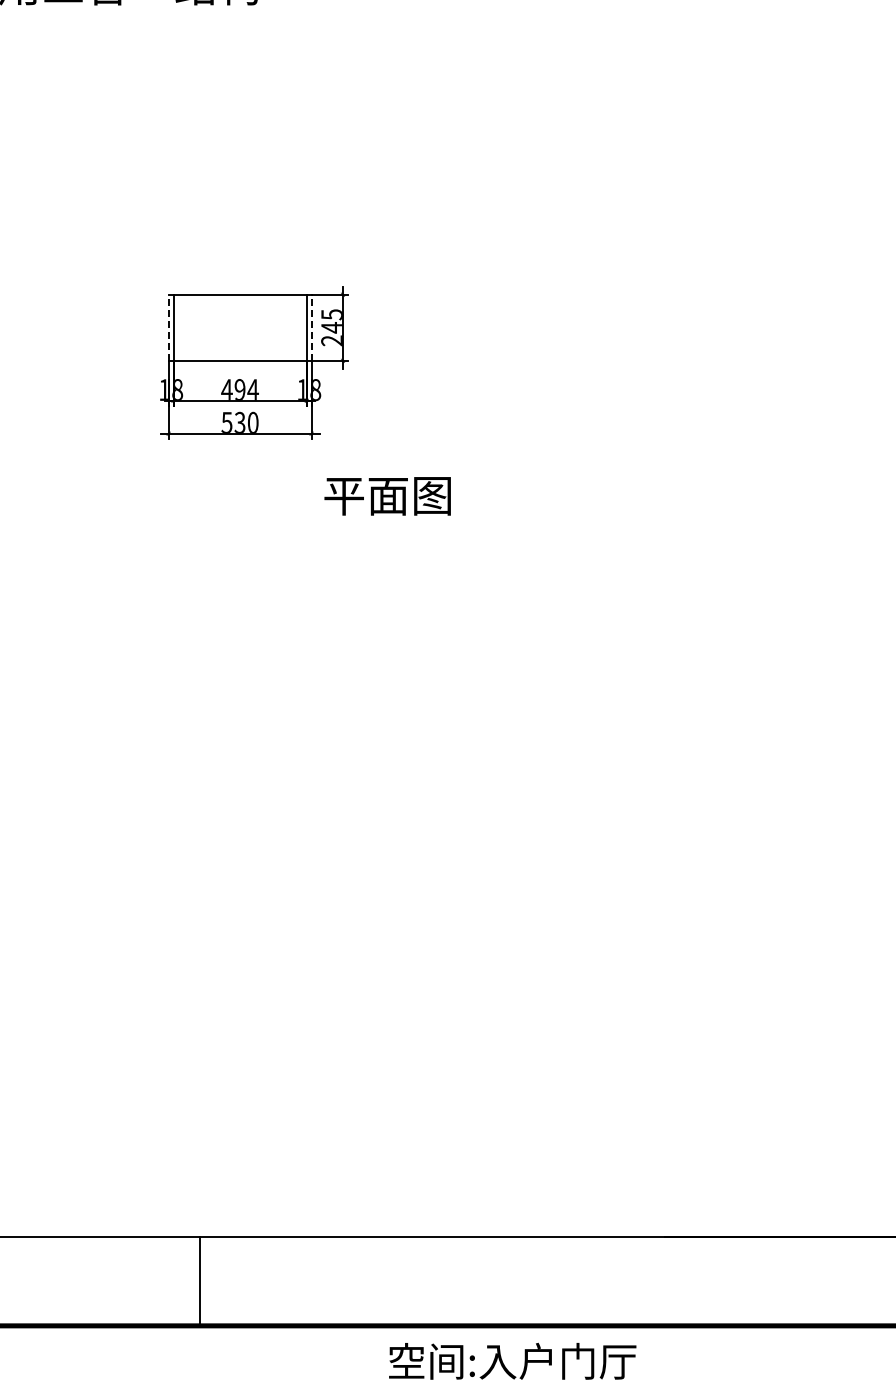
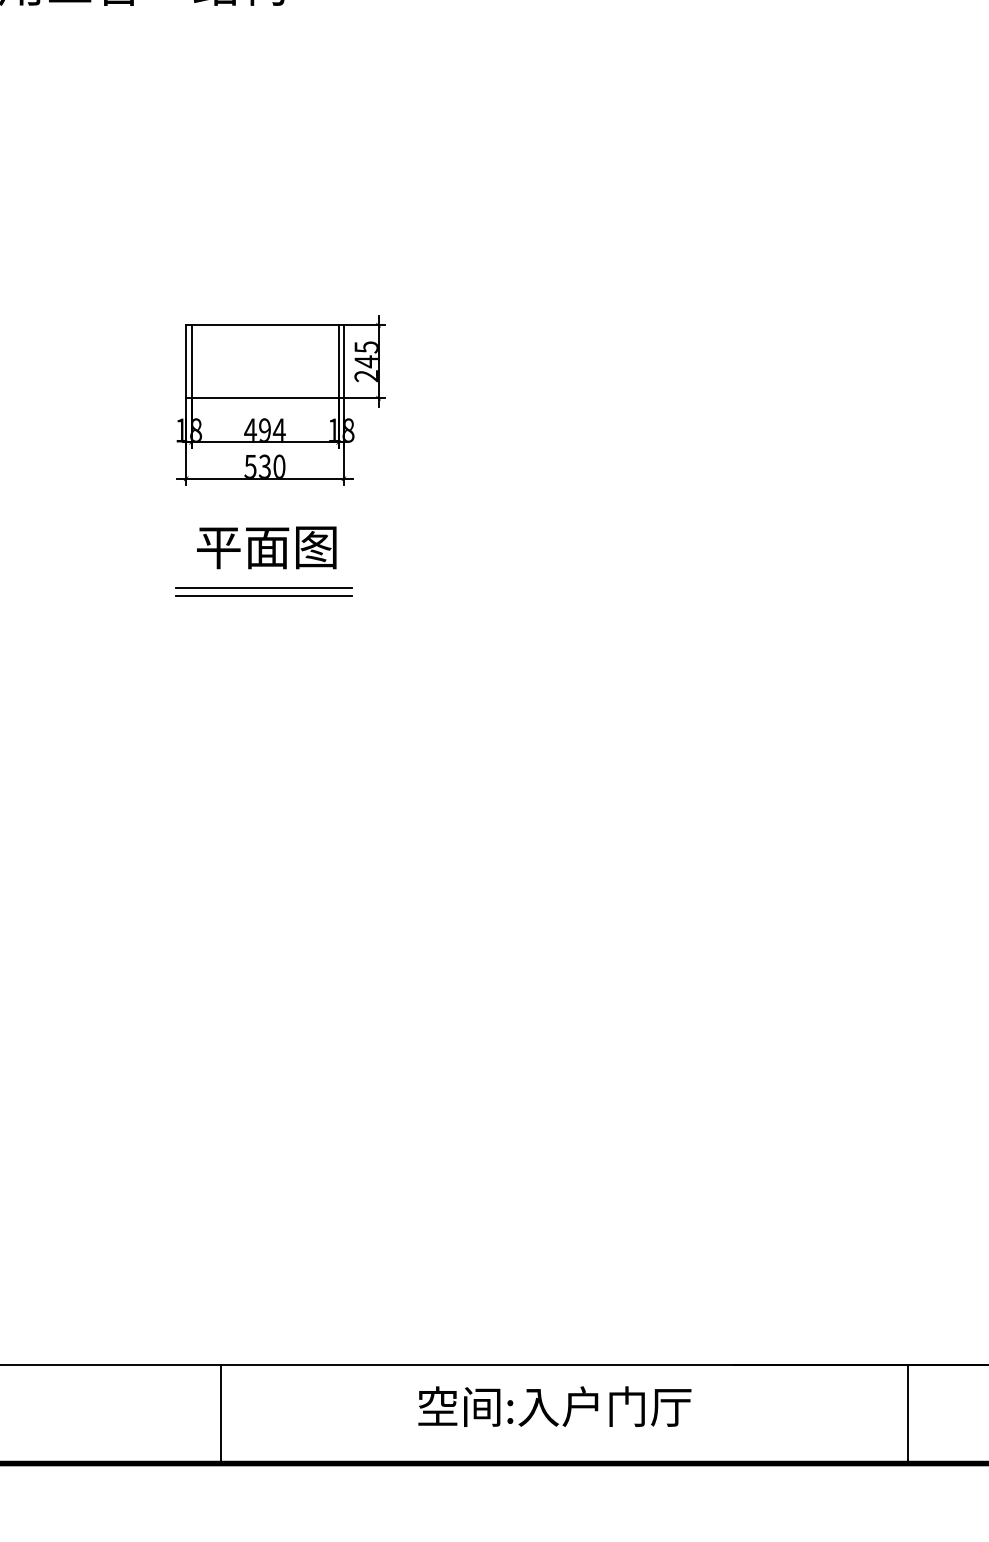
line: (168, 327) -> (185, 361), dashed -> solid
line: (311, 327) -> (343, 361), dashed -> solid
text: (387, 496) -> (266, 548), moved
line: (238, 532) -> (263, 587), added
line: (238, 540) -> (263, 596), added
line: (822, 1280) -> (907, 1413), added
text: (512, 1360) -> (554, 1405), moved

